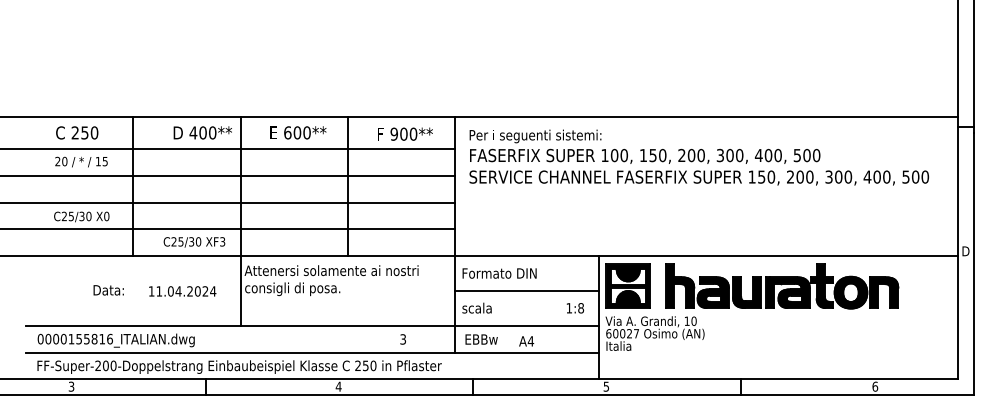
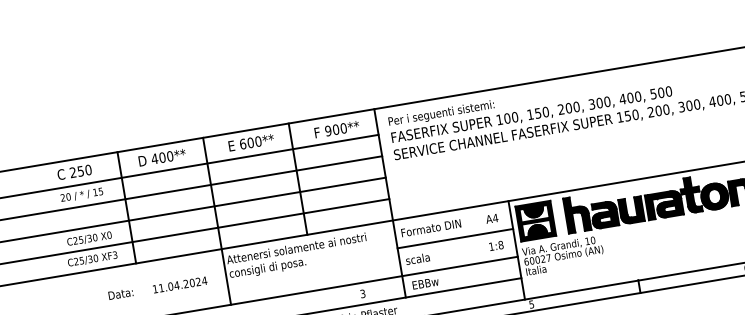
text: (202, 132) -> (161, 157), moved
text: (194, 242) -> (92, 259), moved
text: (526, 341) -> (492, 218), moved

